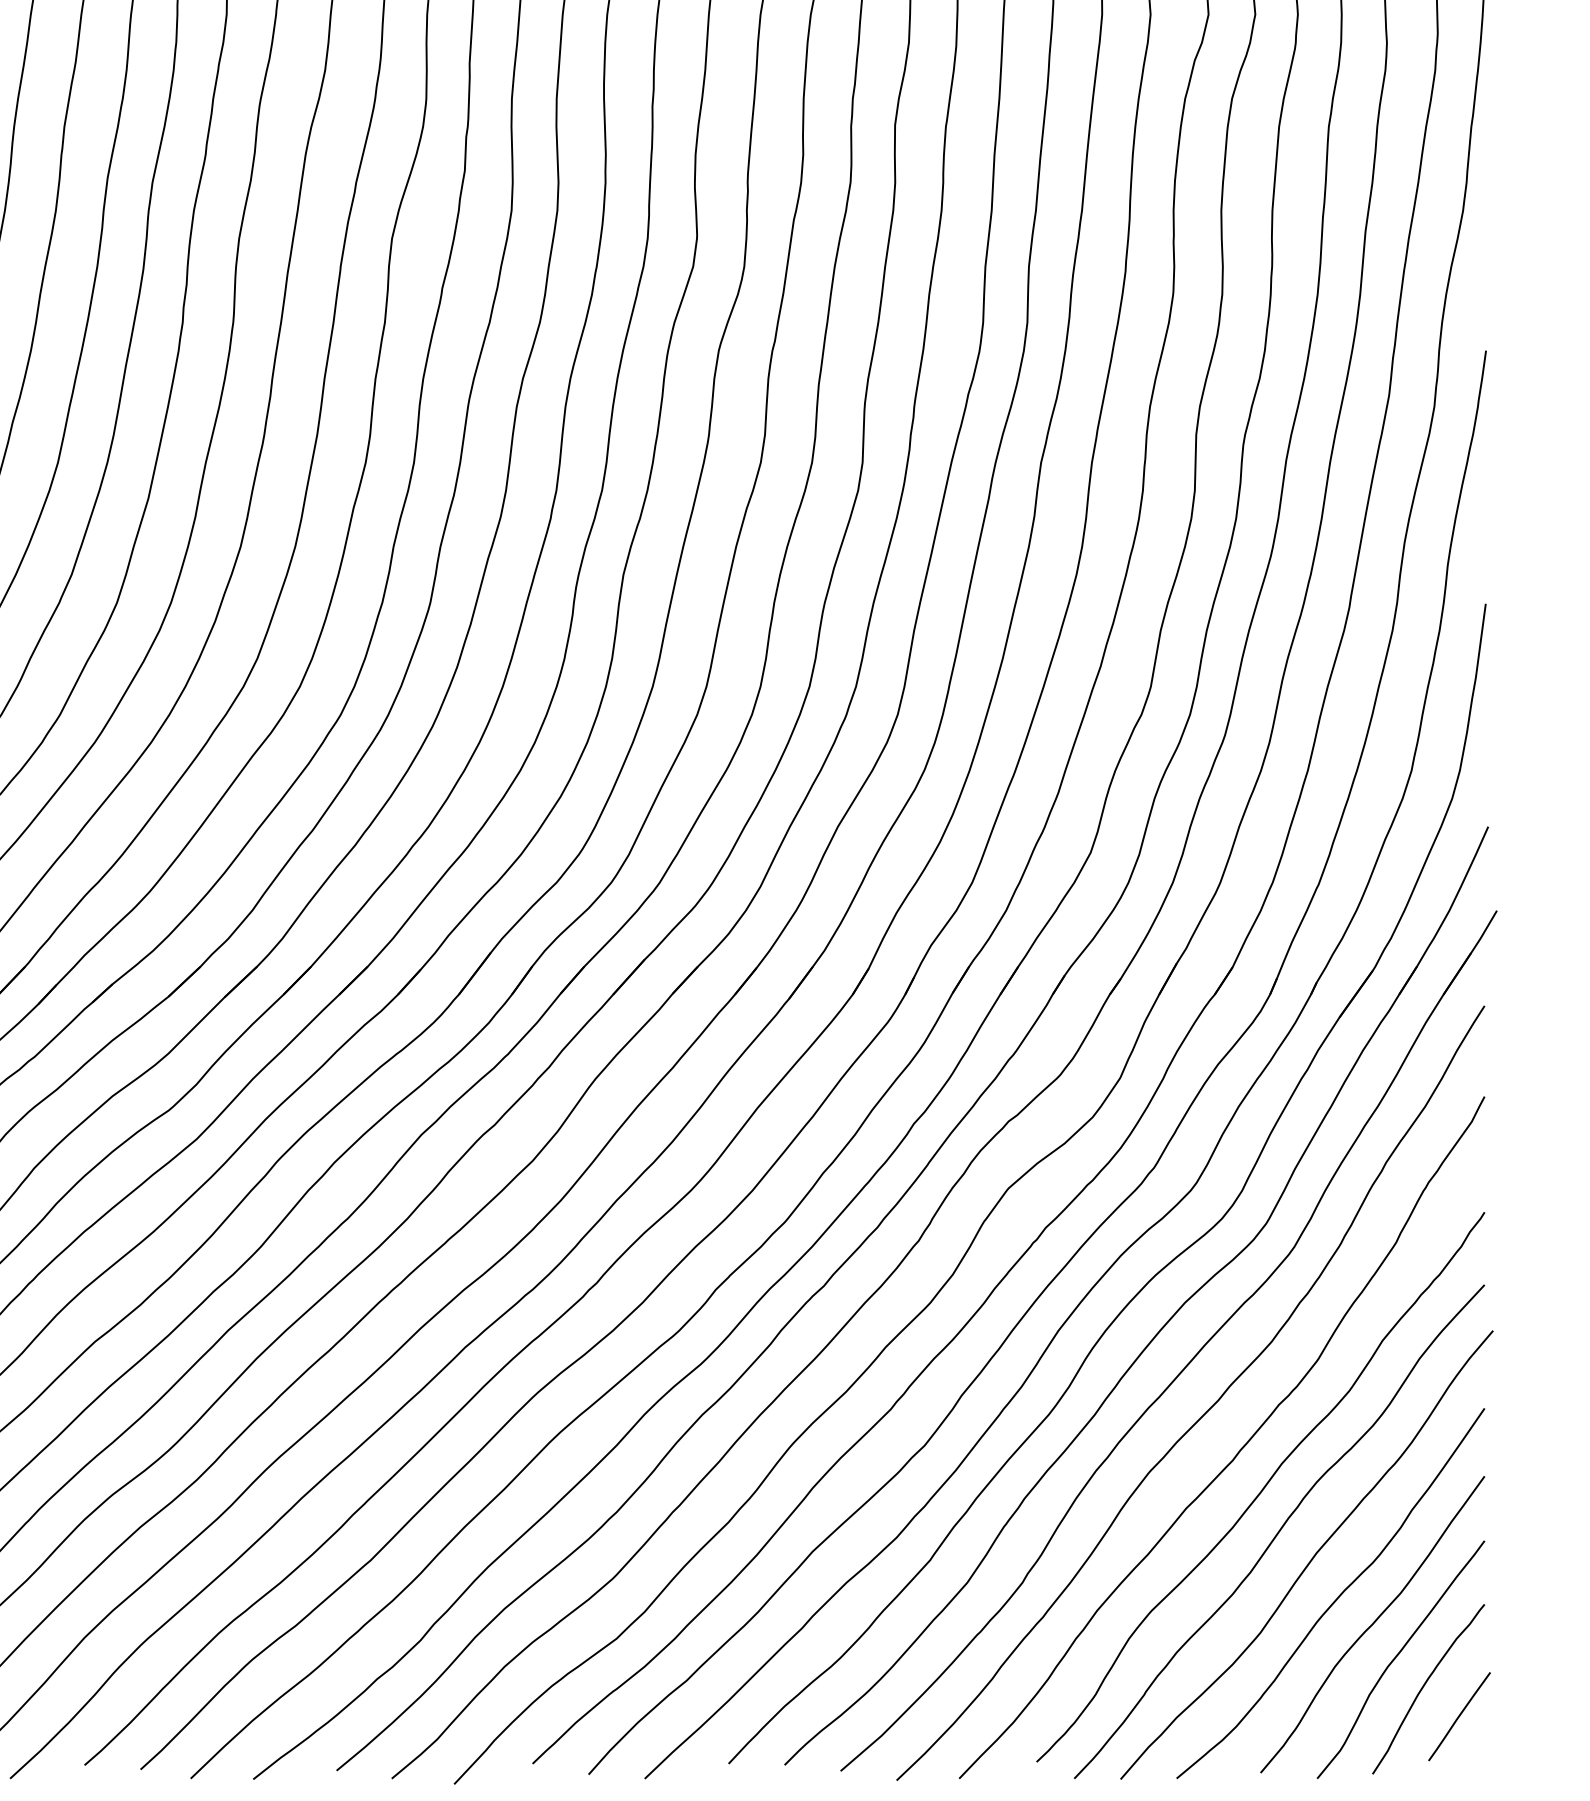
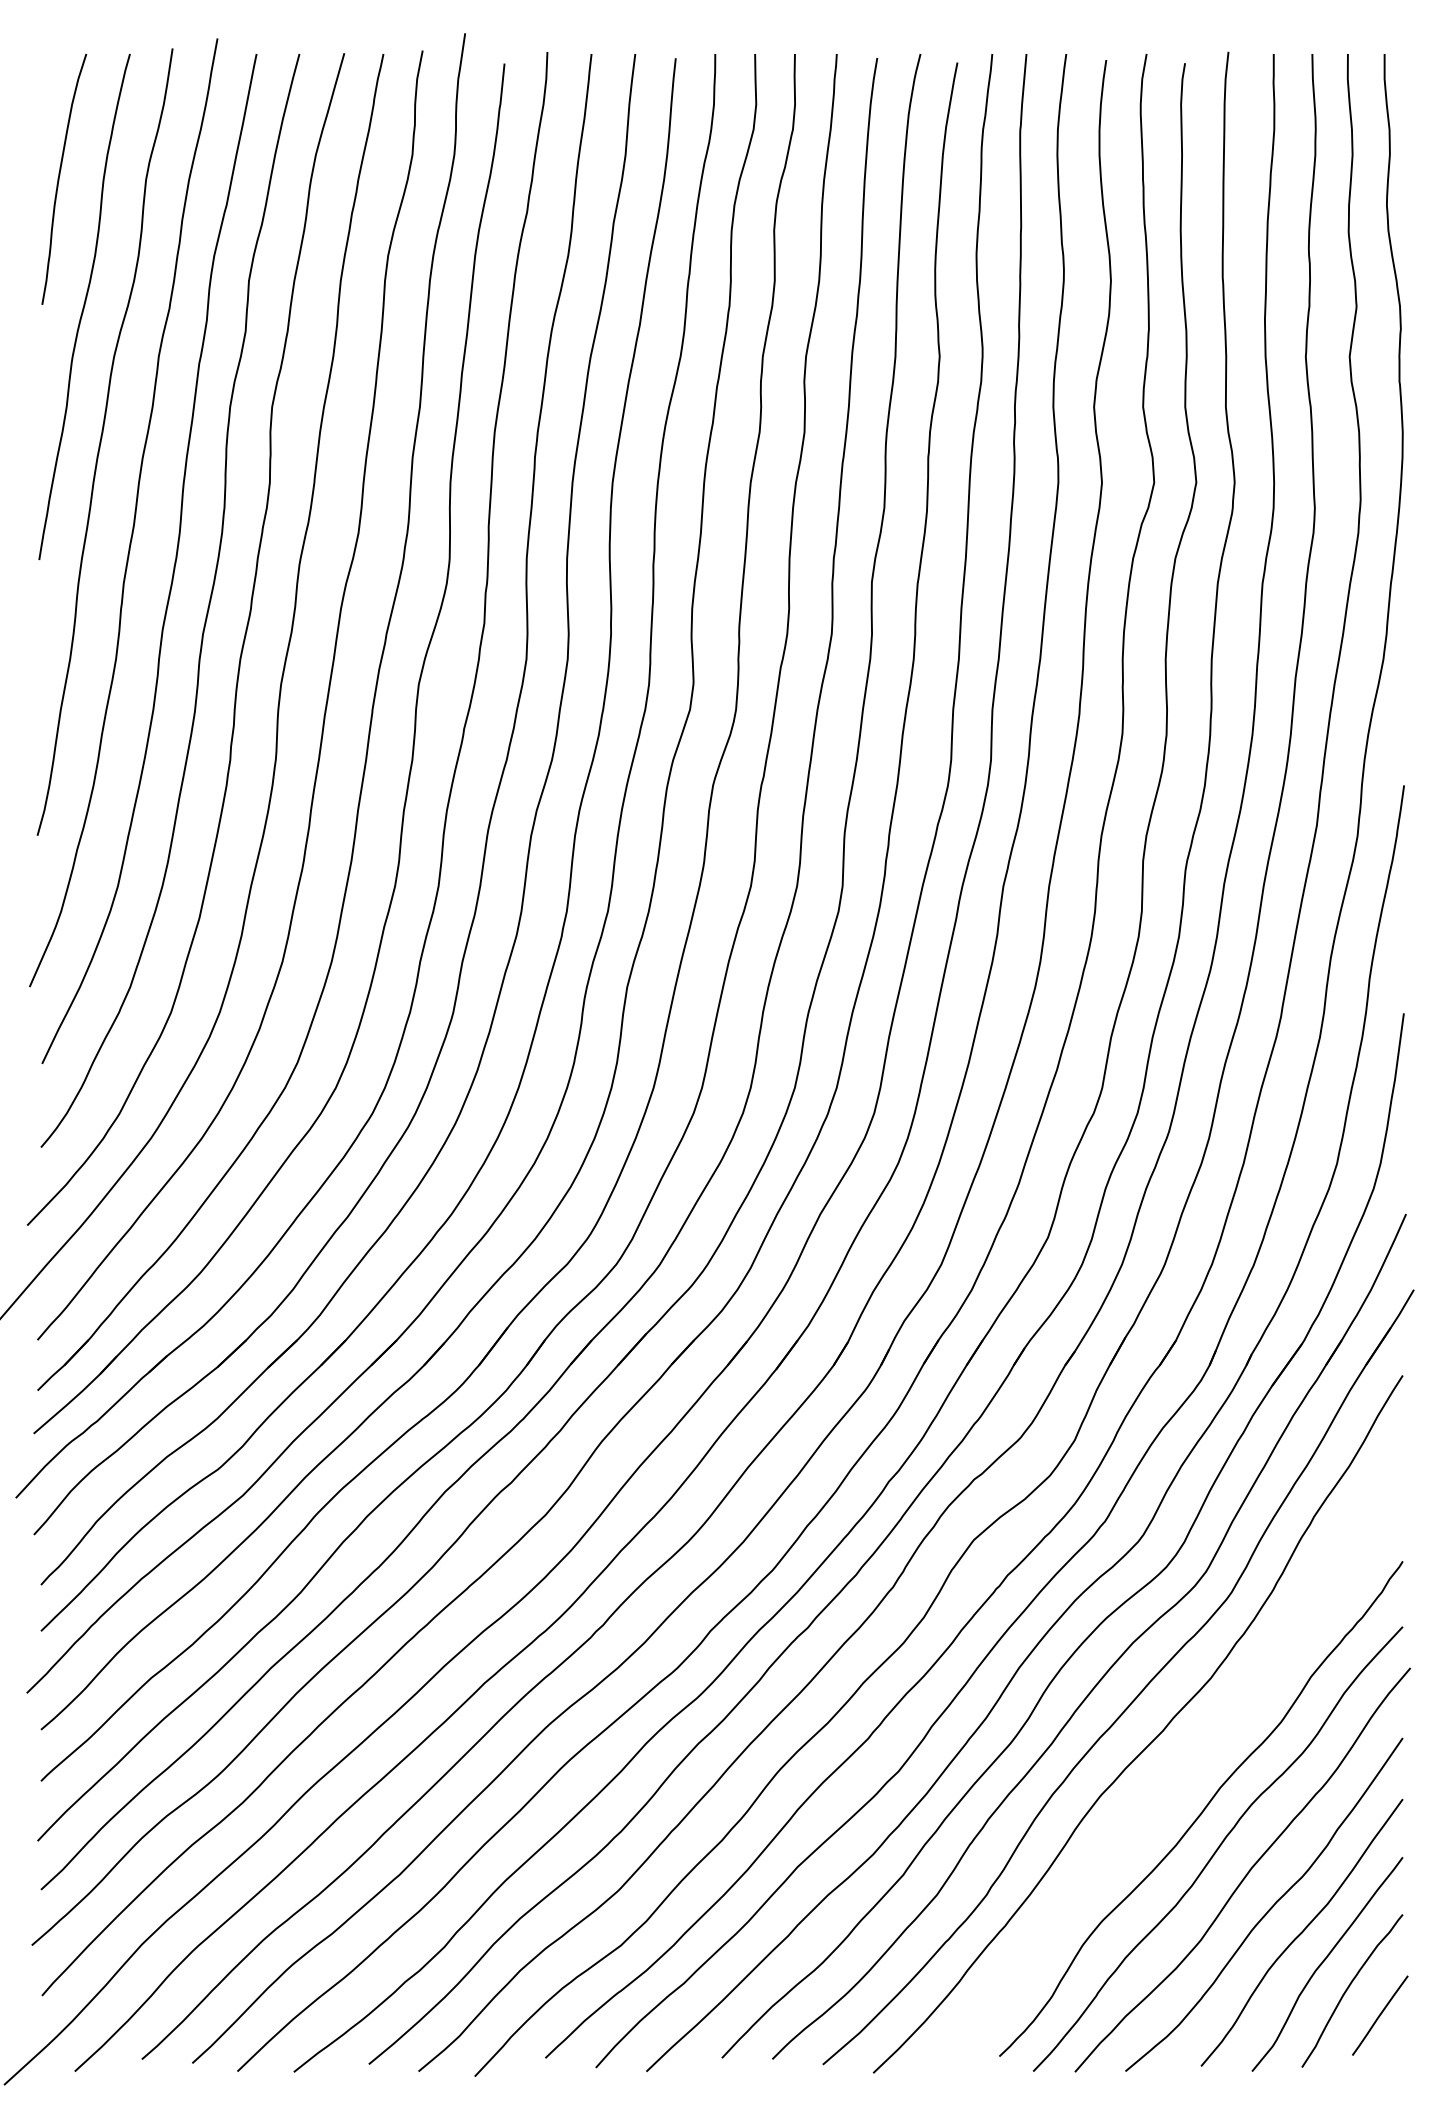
curve: (1238, 1450) -> (1181, 1775), removed

